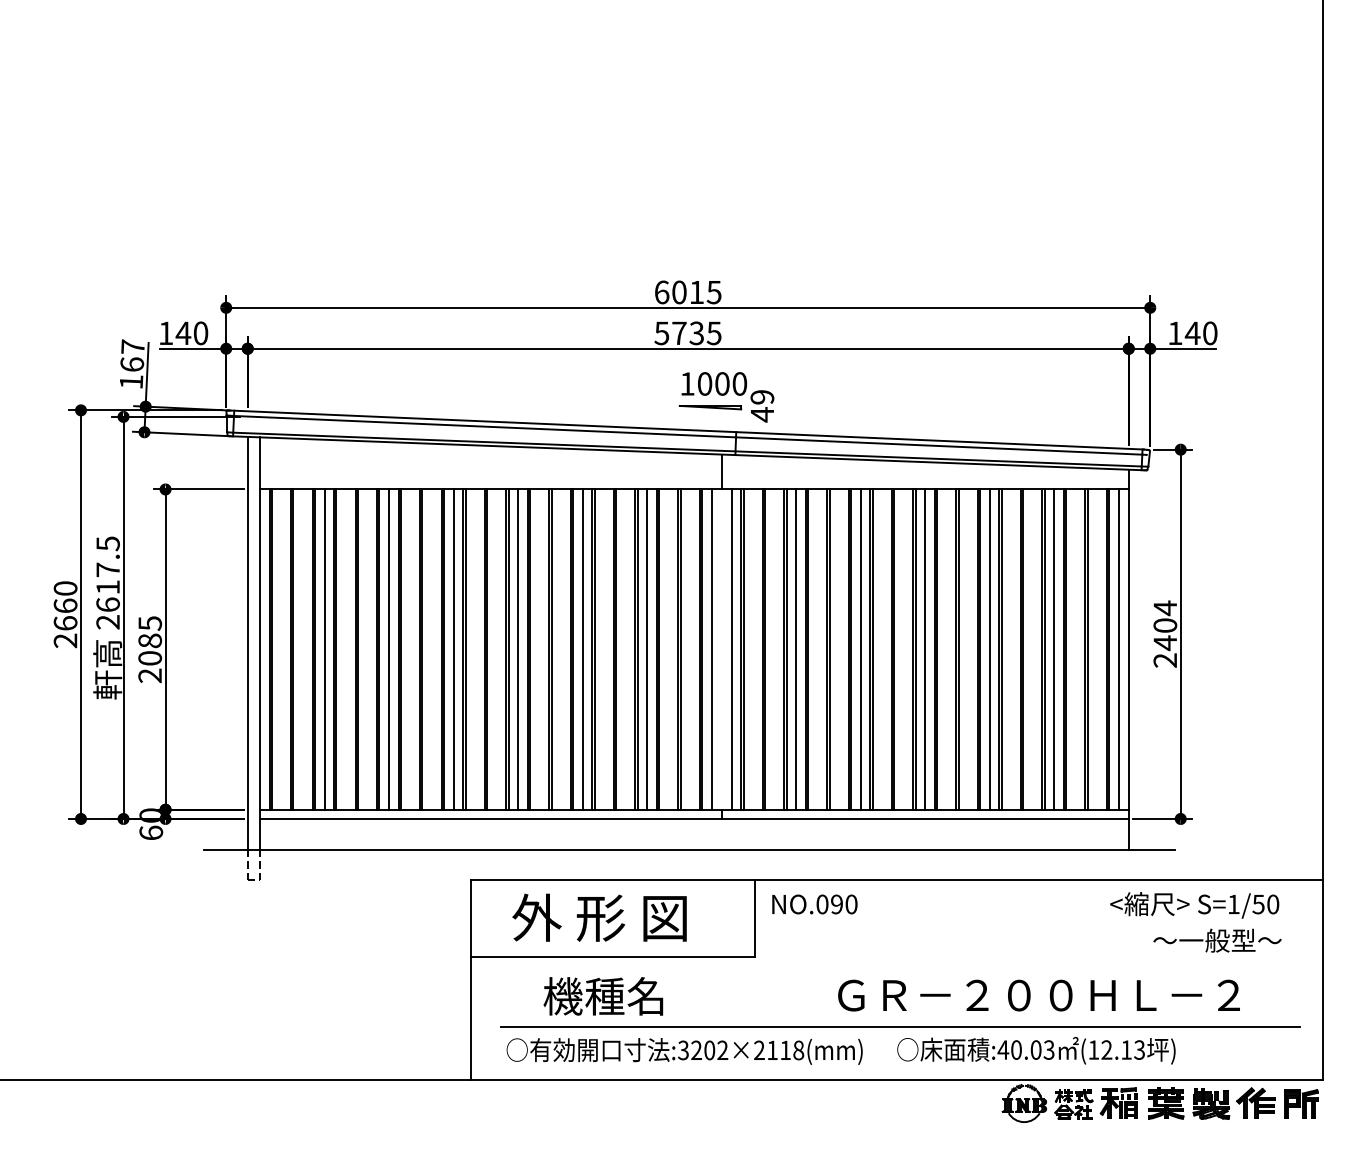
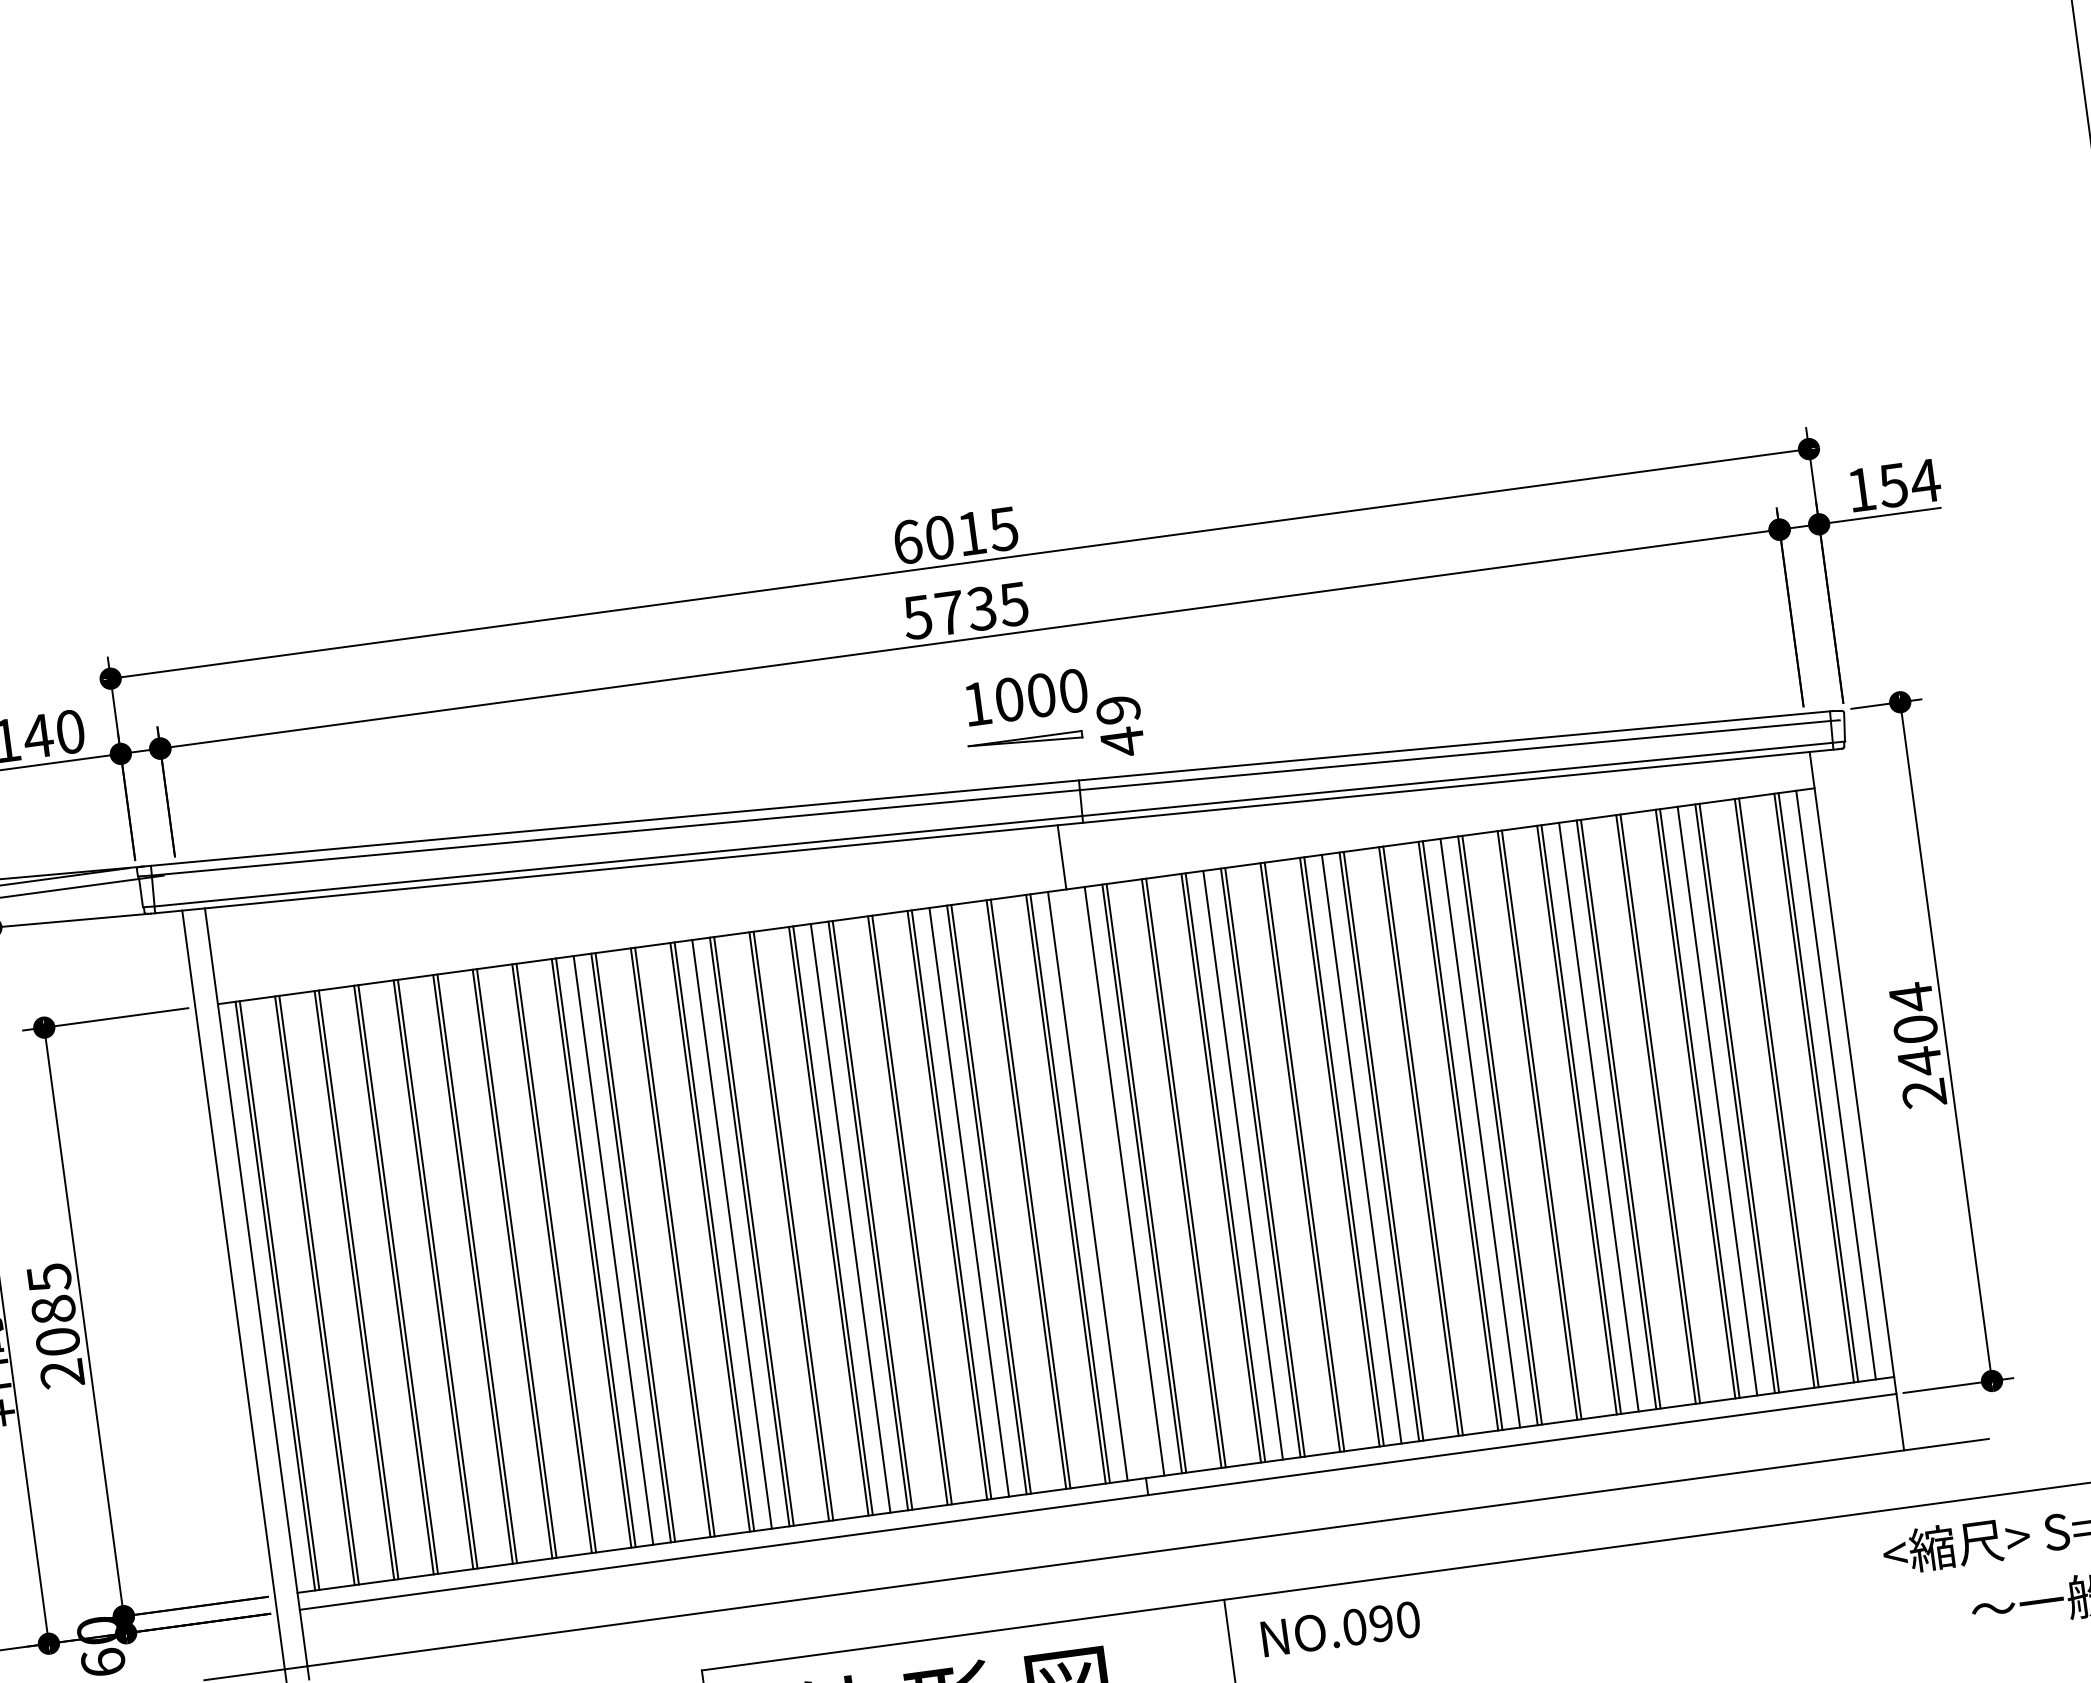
text: (1201, 333) -> (1909, 483), 140 -> 154
line: (324, 649) -> (376, 1282), removed
line: (389, 649) -> (495, 1266), removed

